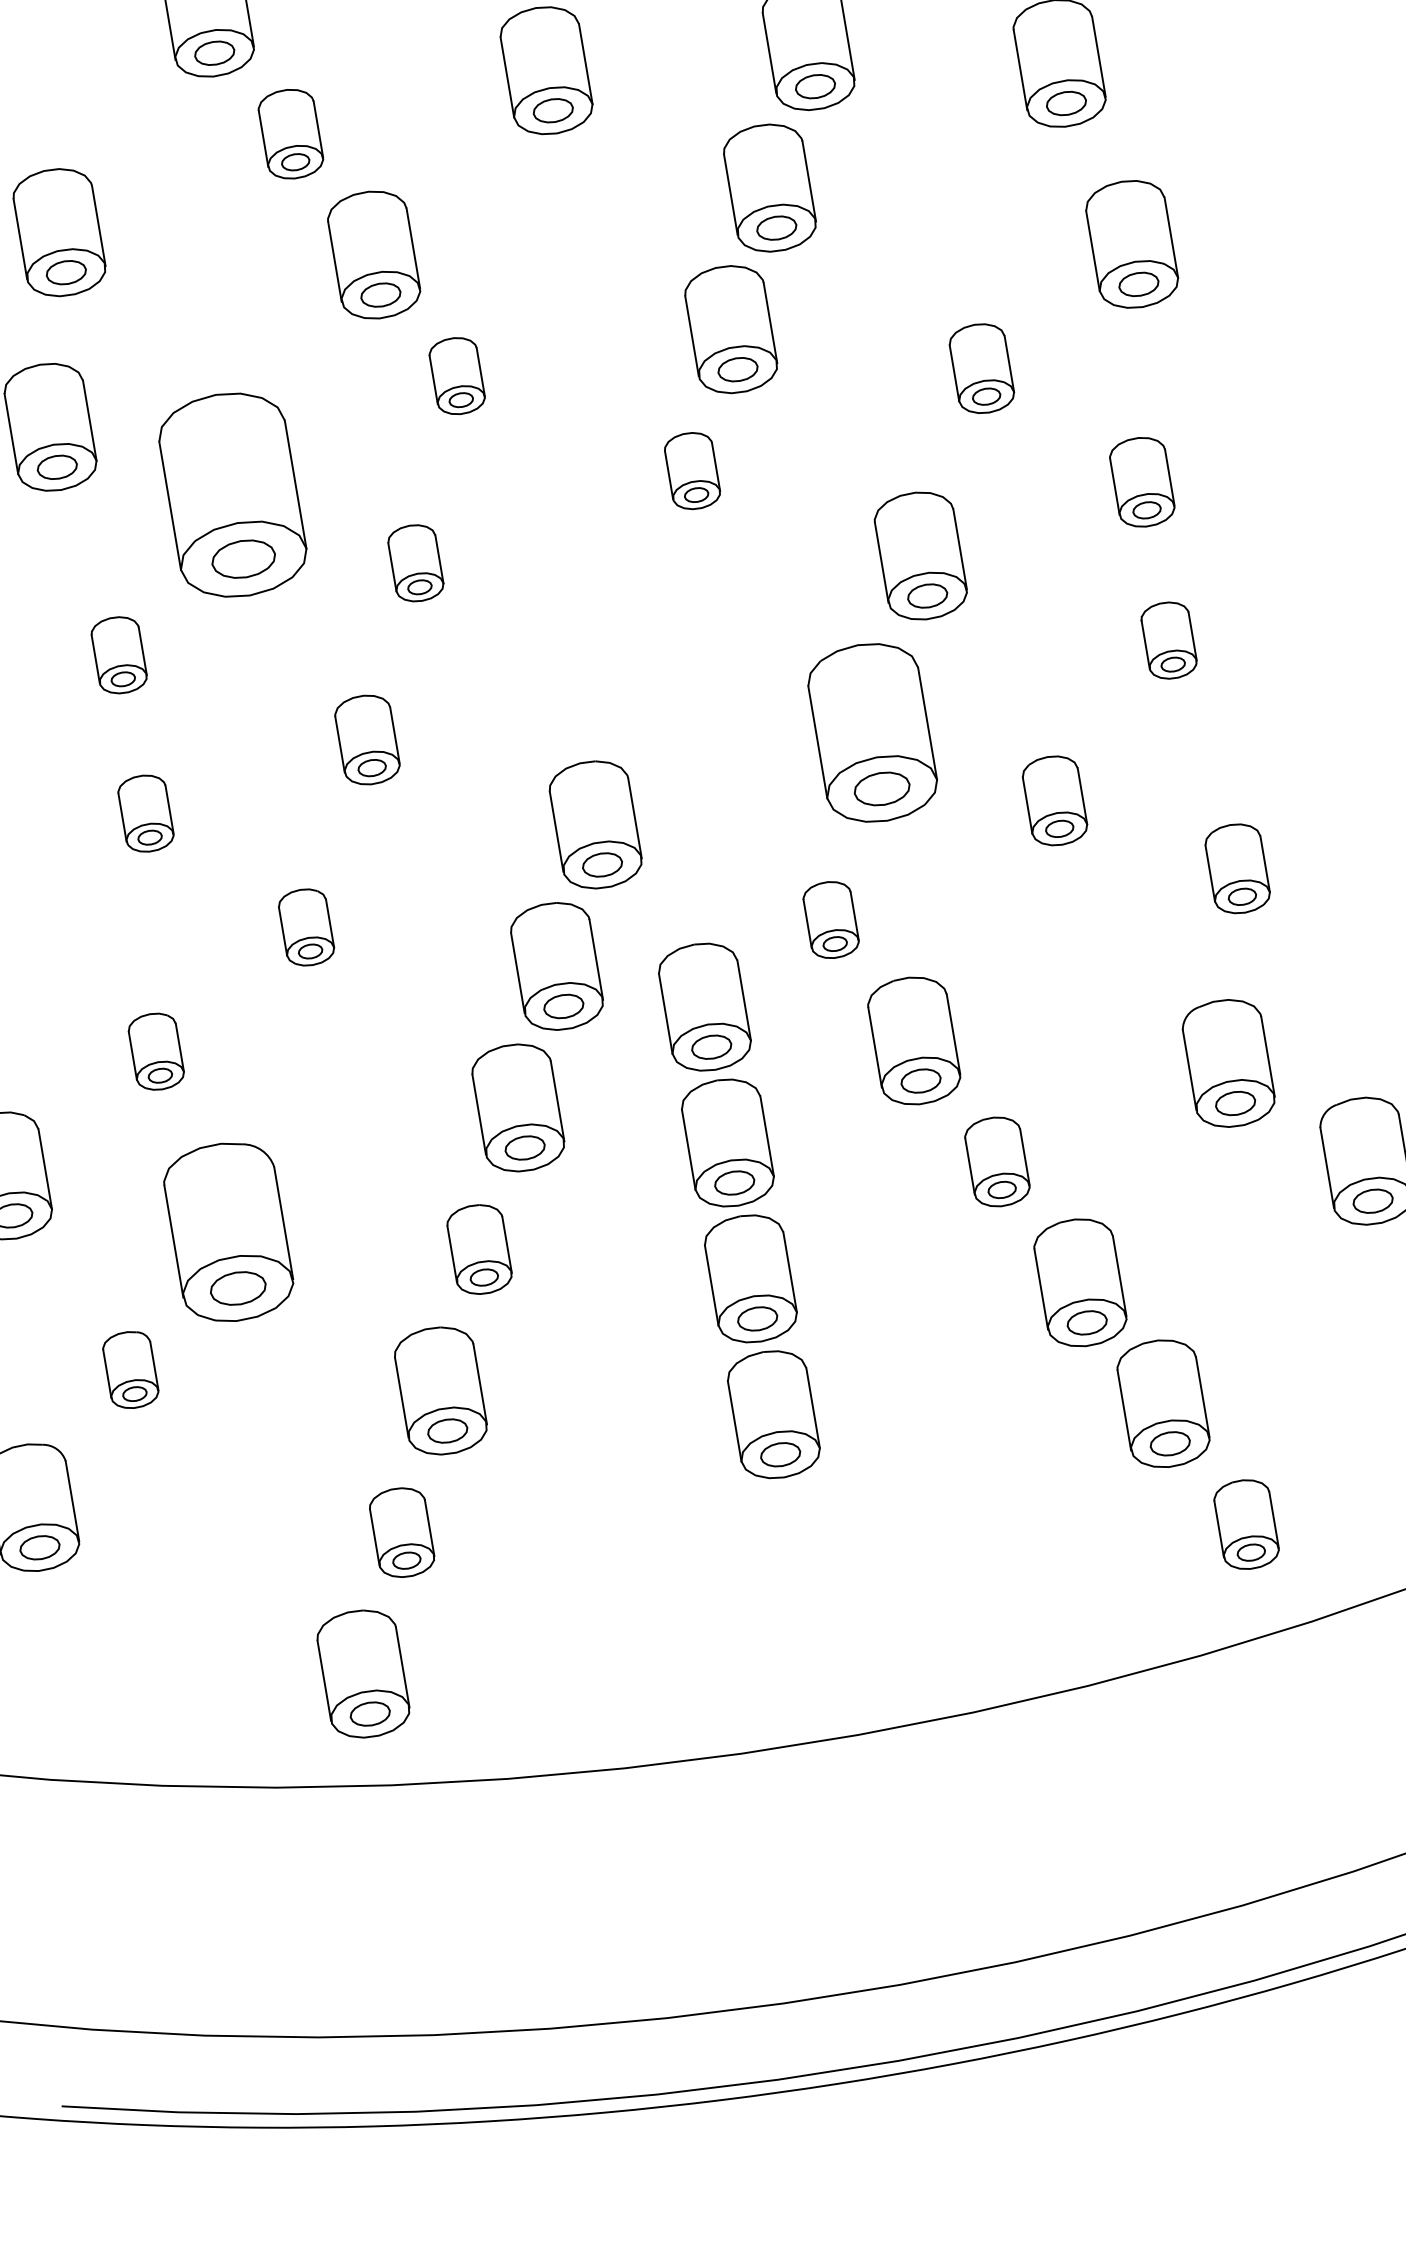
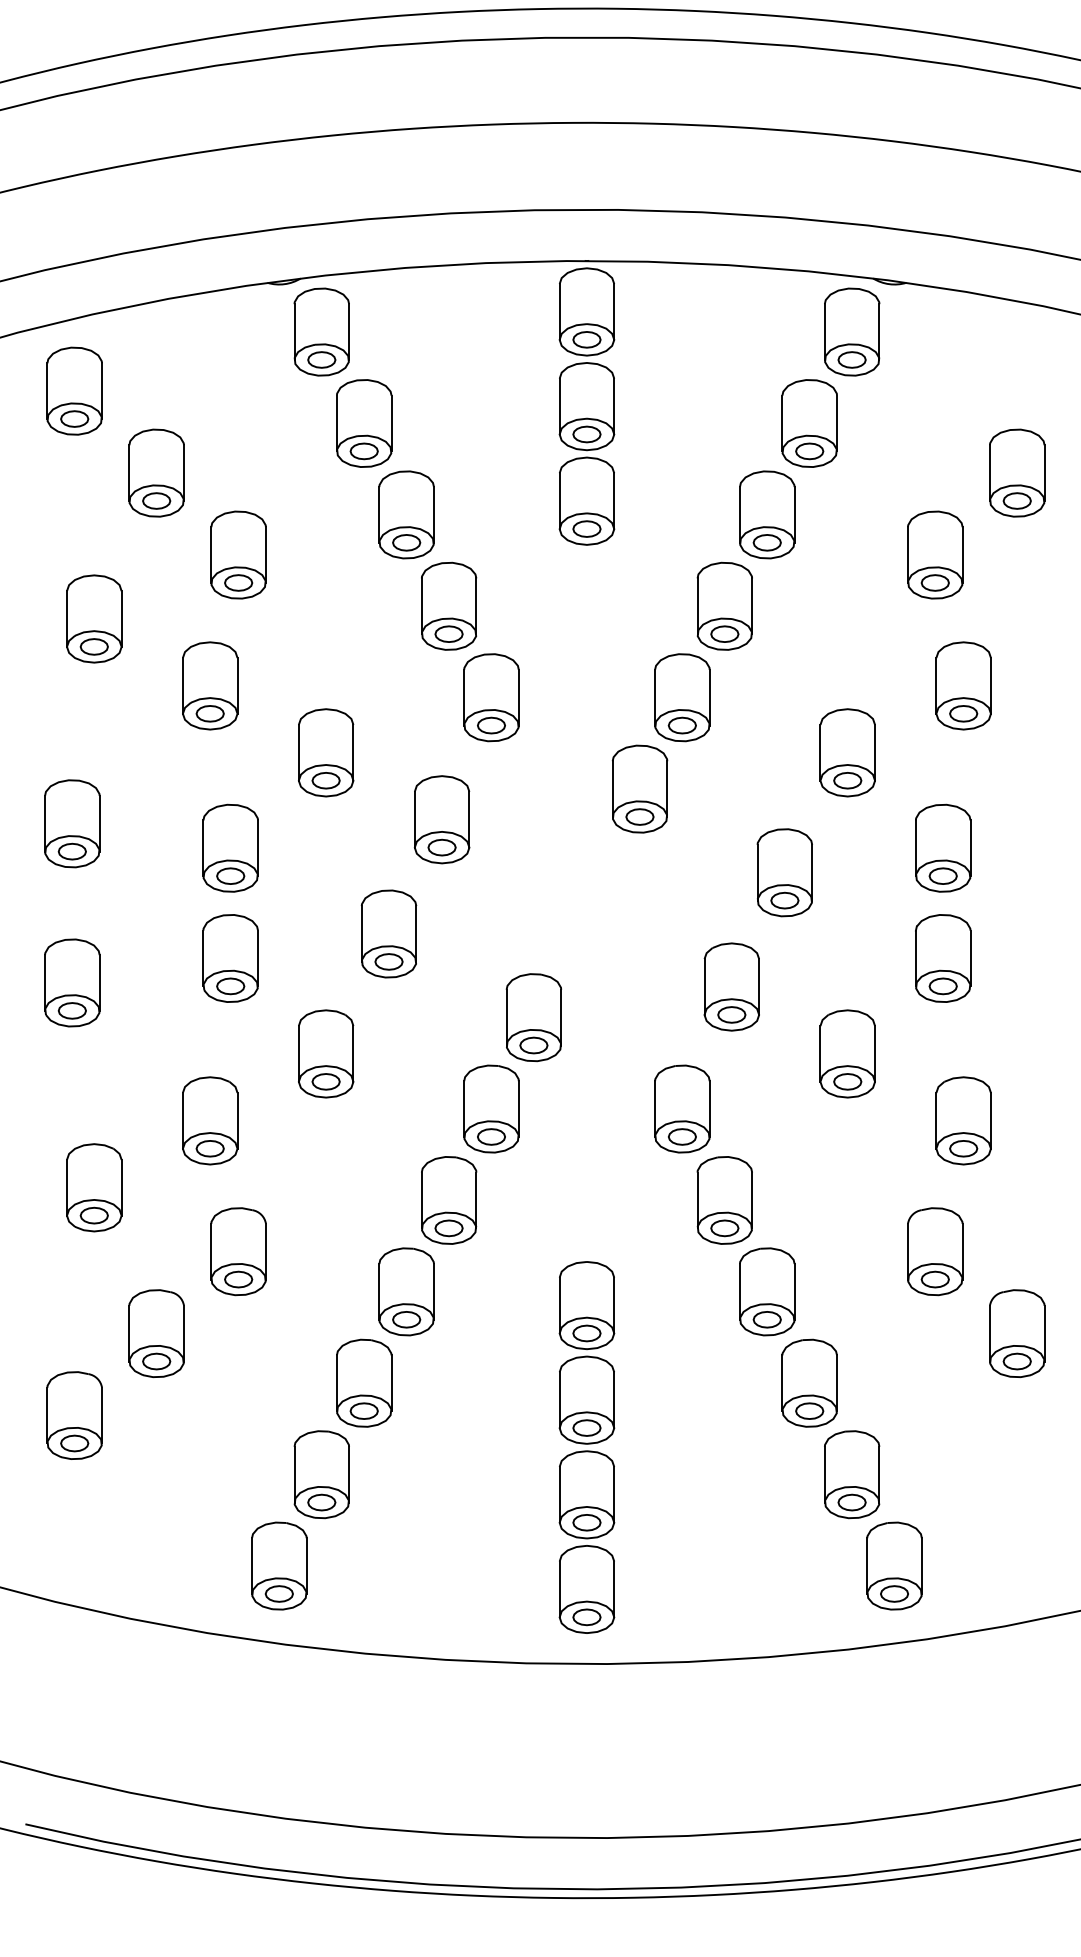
part: (290, 133) -> (406, 514), size x1.43
part: (981, 368) -> (847, 752), size x1.43
part: (457, 375) -> (491, 697), size x1.67
part: (691, 470) -> (639, 788), size x1.67
part: (1142, 481) -> (943, 847), size x1.43
part: (233, 494) -> (326, 752), size x0.62
part: (415, 562) -> (441, 819), size x1.67
part: (1169, 640) -> (943, 958), size x1.67
part: (118, 654) -> (230, 847), size x1.67
part: (871, 732) -> (731, 986), size x0.71
part: (366, 739) -> (388, 933), size x1.43
part: (1054, 800) -> (847, 1053), size x1.43
part: (145, 813) -> (230, 958), size x1.67
part: (1237, 868) -> (963, 1120), size x1.43
part: (831, 919) -> (682, 1108), size x1.67
part: (306, 926) -> (326, 1053), size x1.67
part: (156, 1051) -> (210, 1120), size x1.67
part: (997, 1161) -> (767, 1291), size x1.43
part: (738, 1211) -> (586, 1447), moved
part: (228, 1232) -> (238, 1251), size x0.71
part: (479, 1248) -> (406, 1291), size x1.43
part: (130, 1369) -> (156, 1333), size x1.67
part: (1246, 1523) -> (894, 1565), size x1.43
part: (401, 1532) -> (321, 1474), size x1.43

